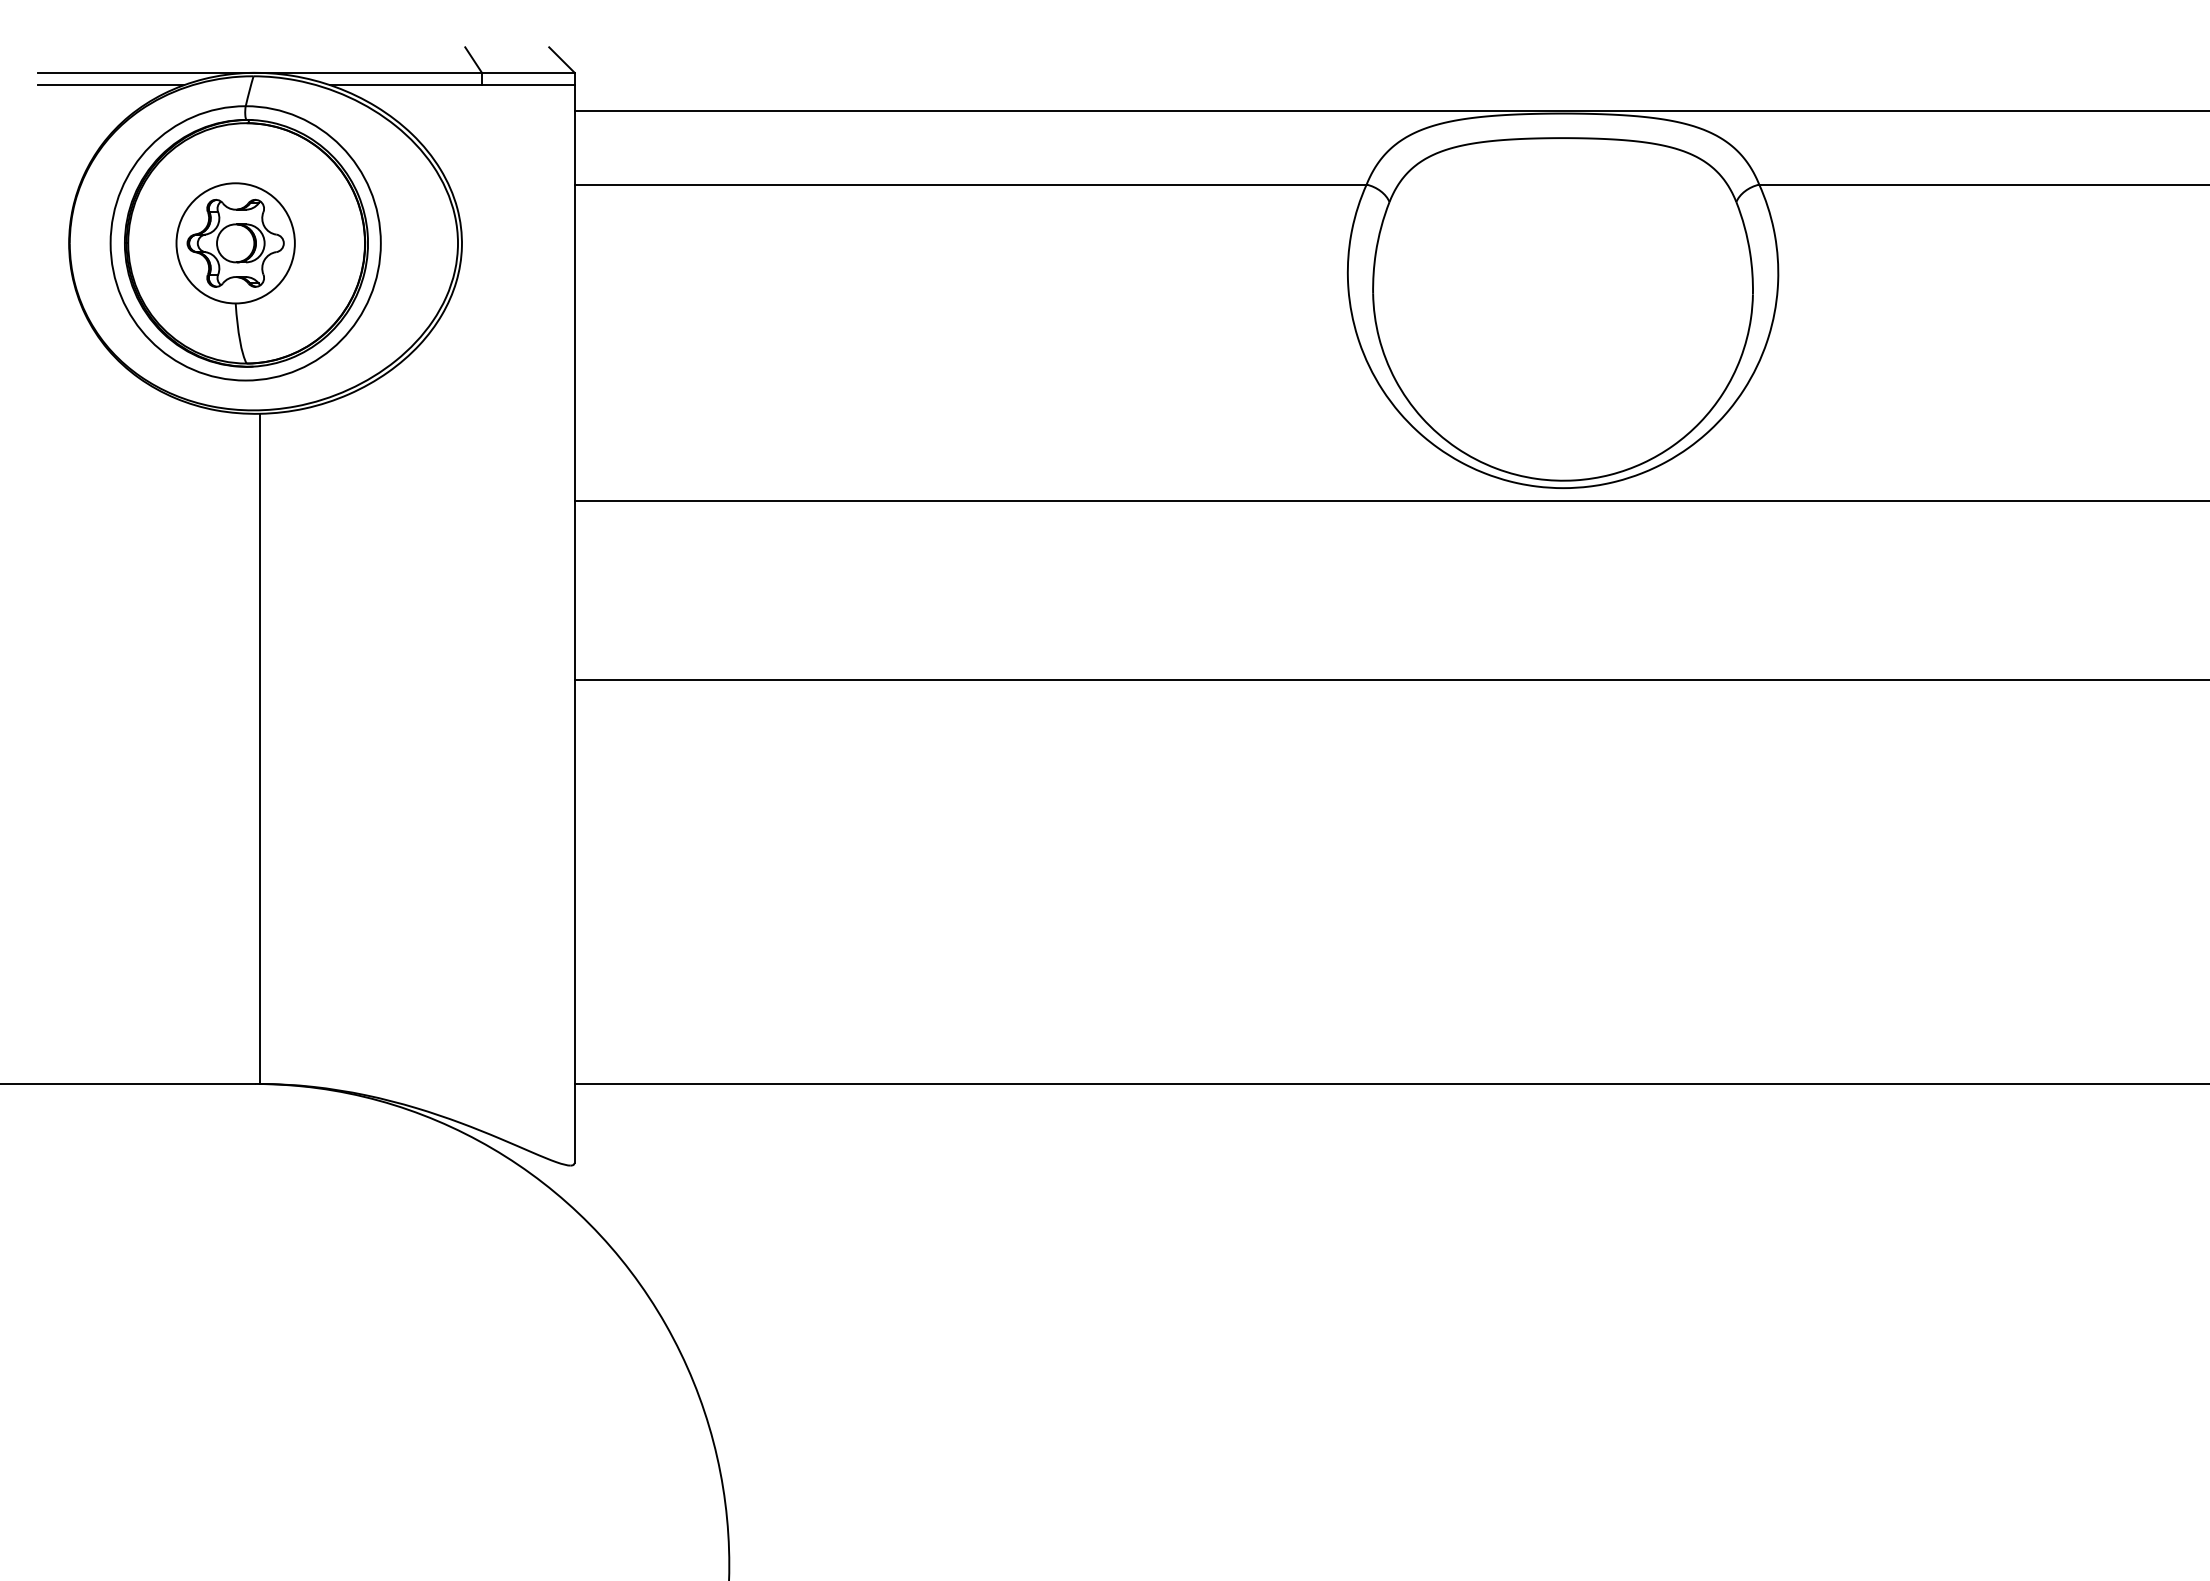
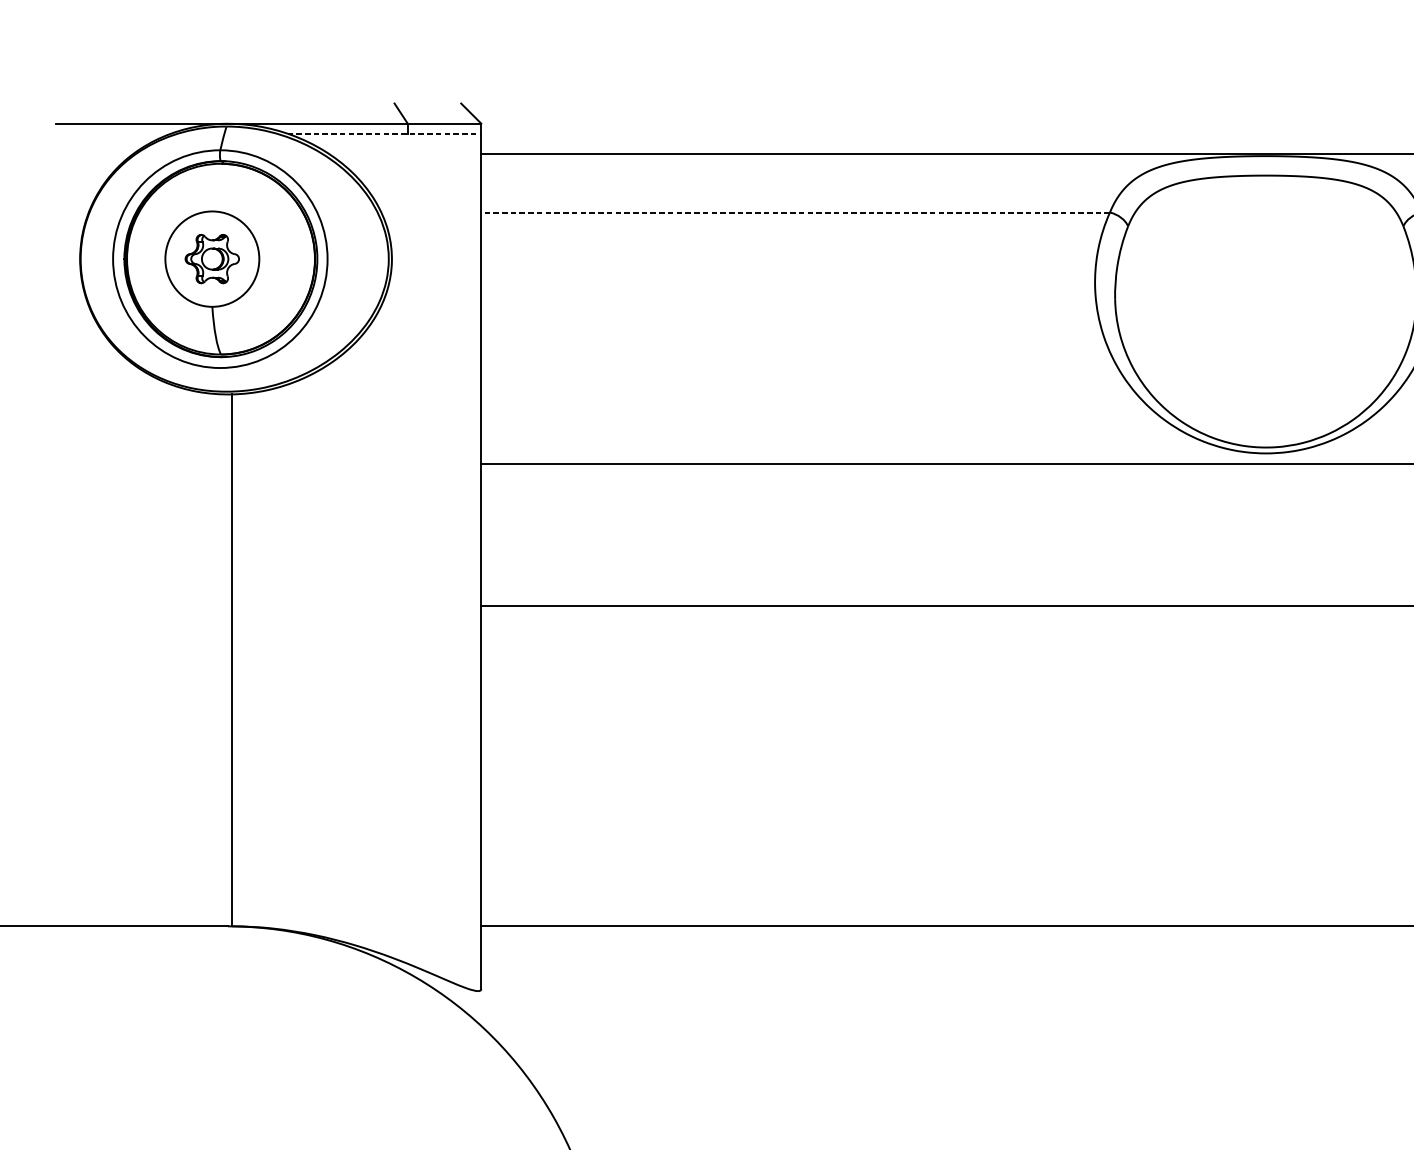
line: (110, 85) -> (112, 133), removed
line: (452, 85) -> (384, 133), solid -> dashed
line: (970, 184) -> (795, 212), solid -> dashed
part: (235, 242) -> (212, 258), size x0.7

